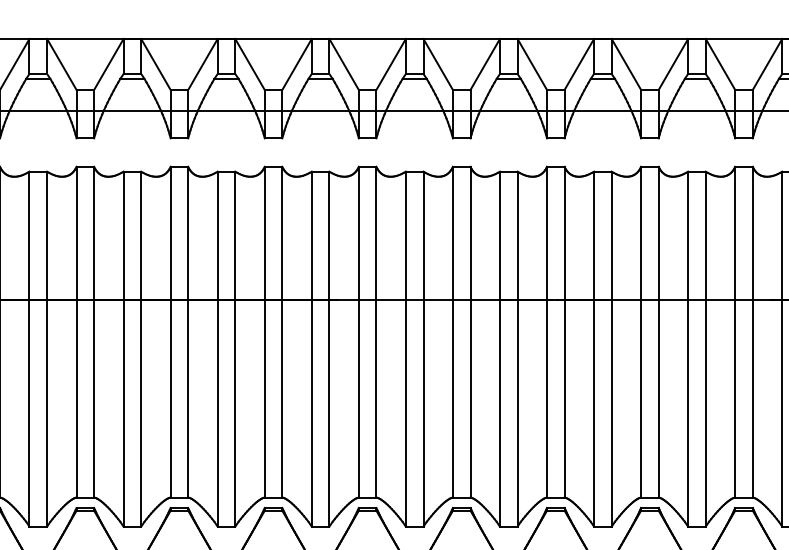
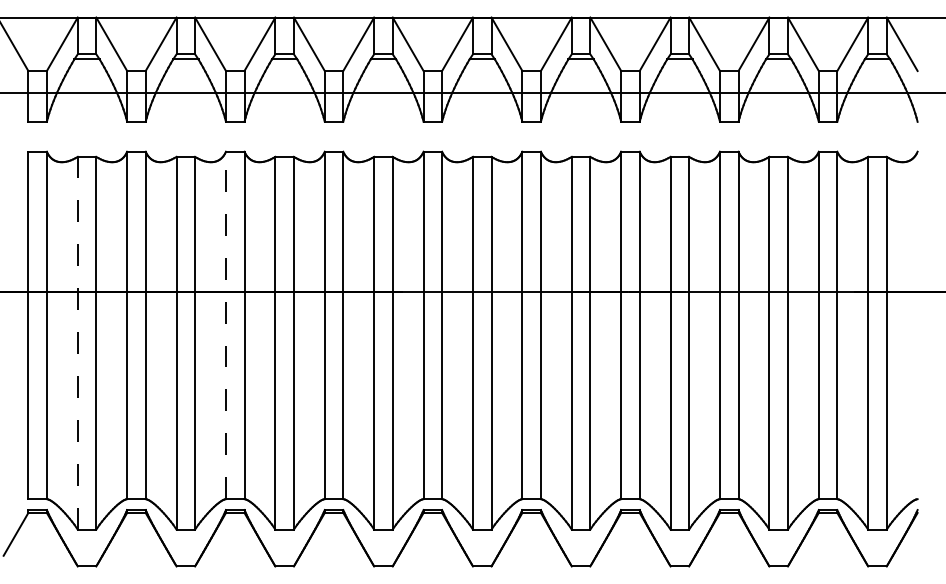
line: (170, 332) -> (225, 325), solid -> dashed
line: (29, 348) -> (77, 342), solid -> dashed

